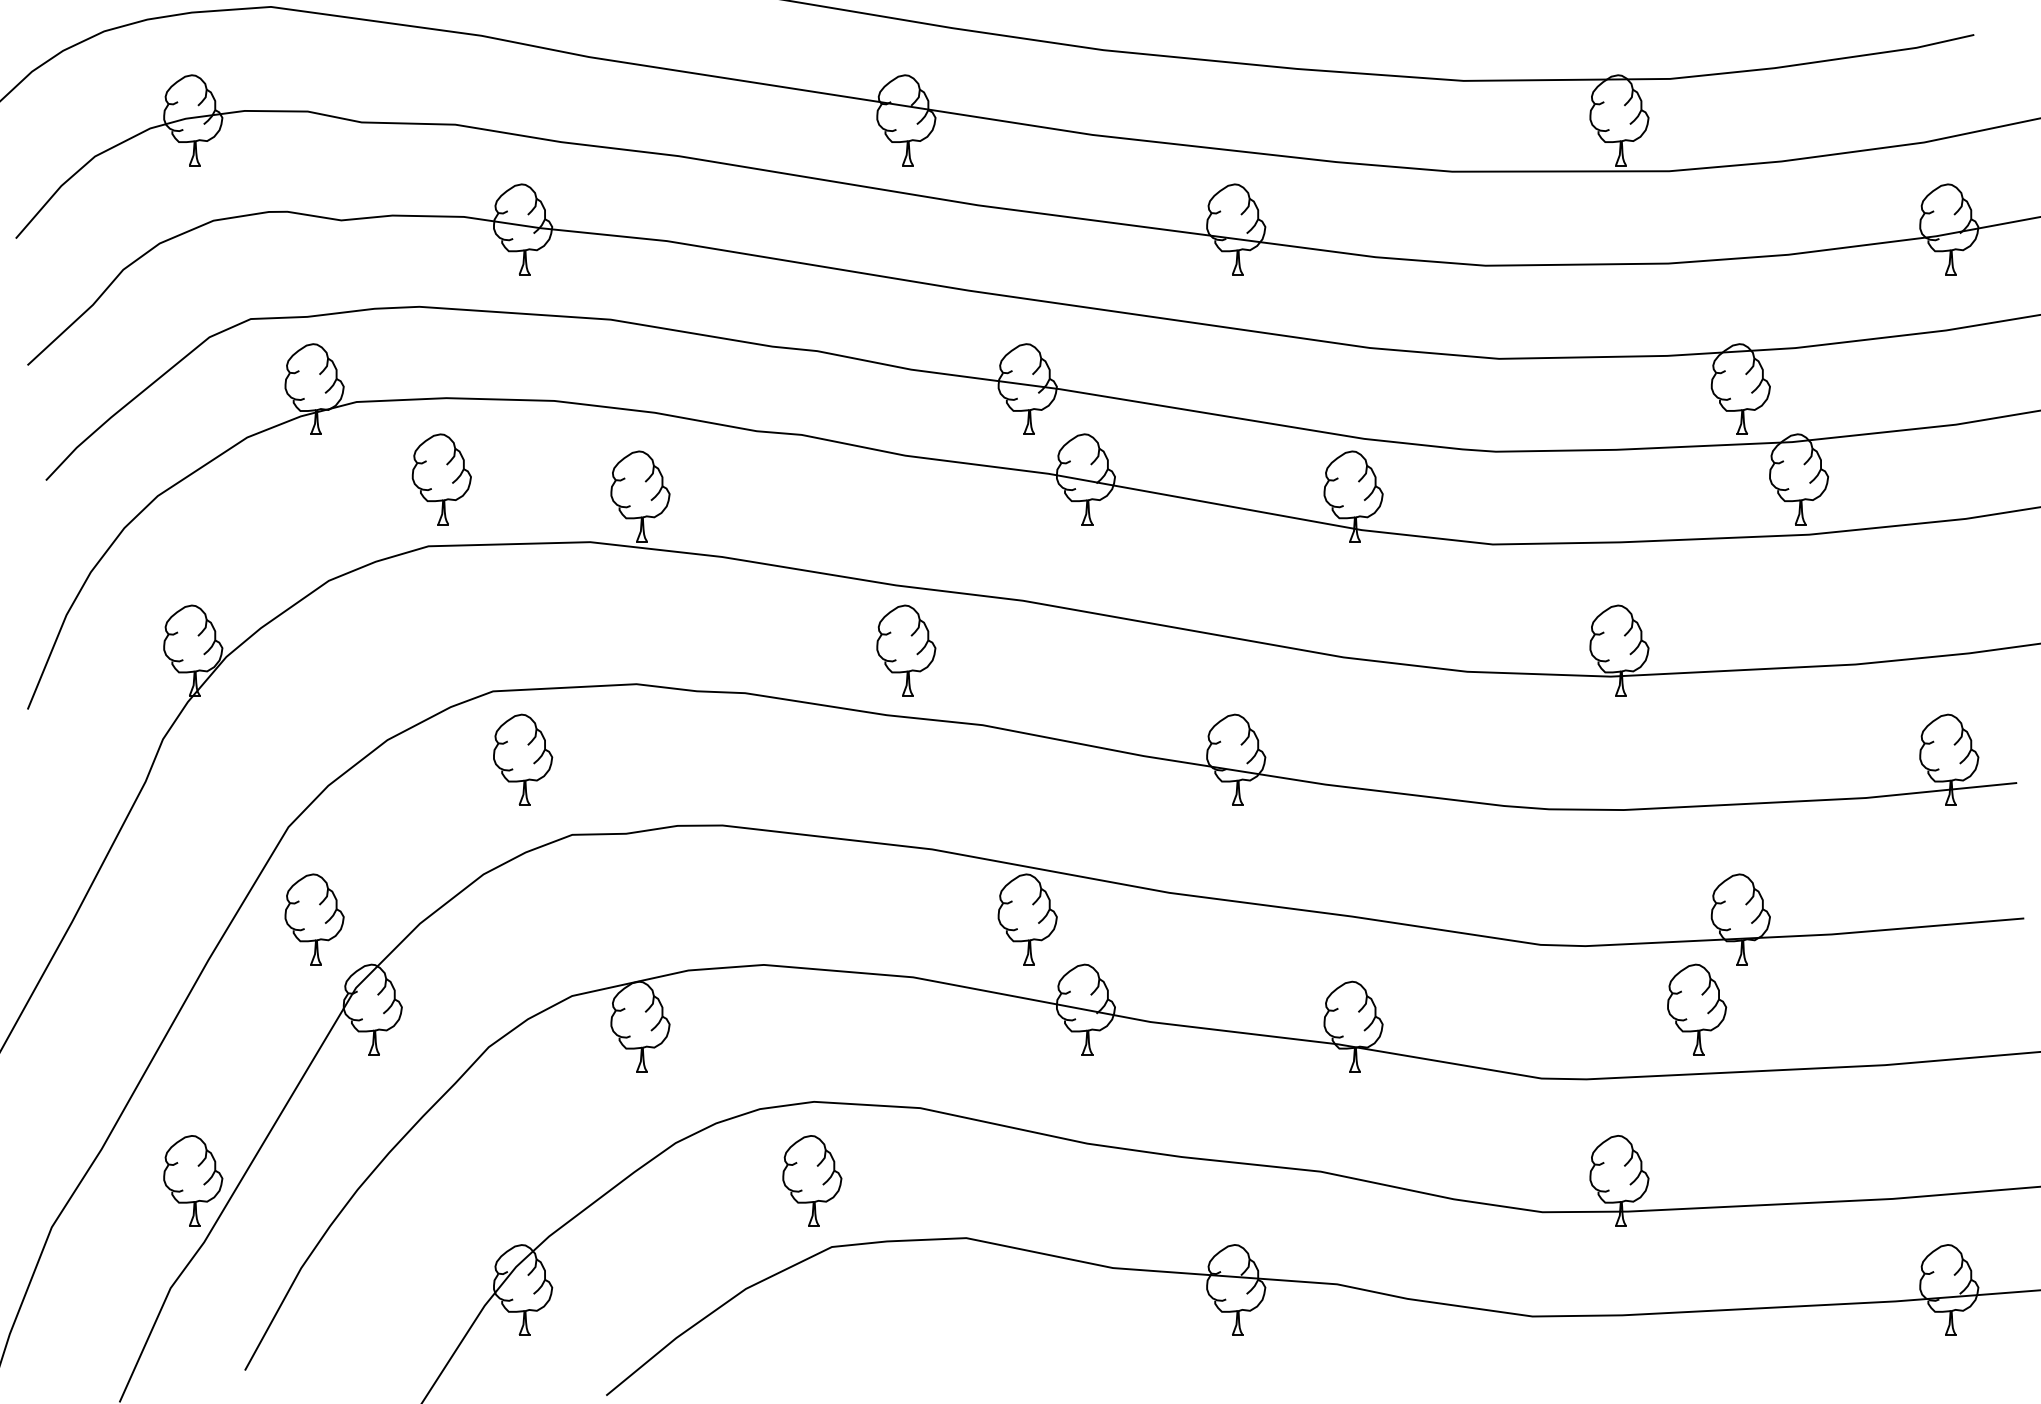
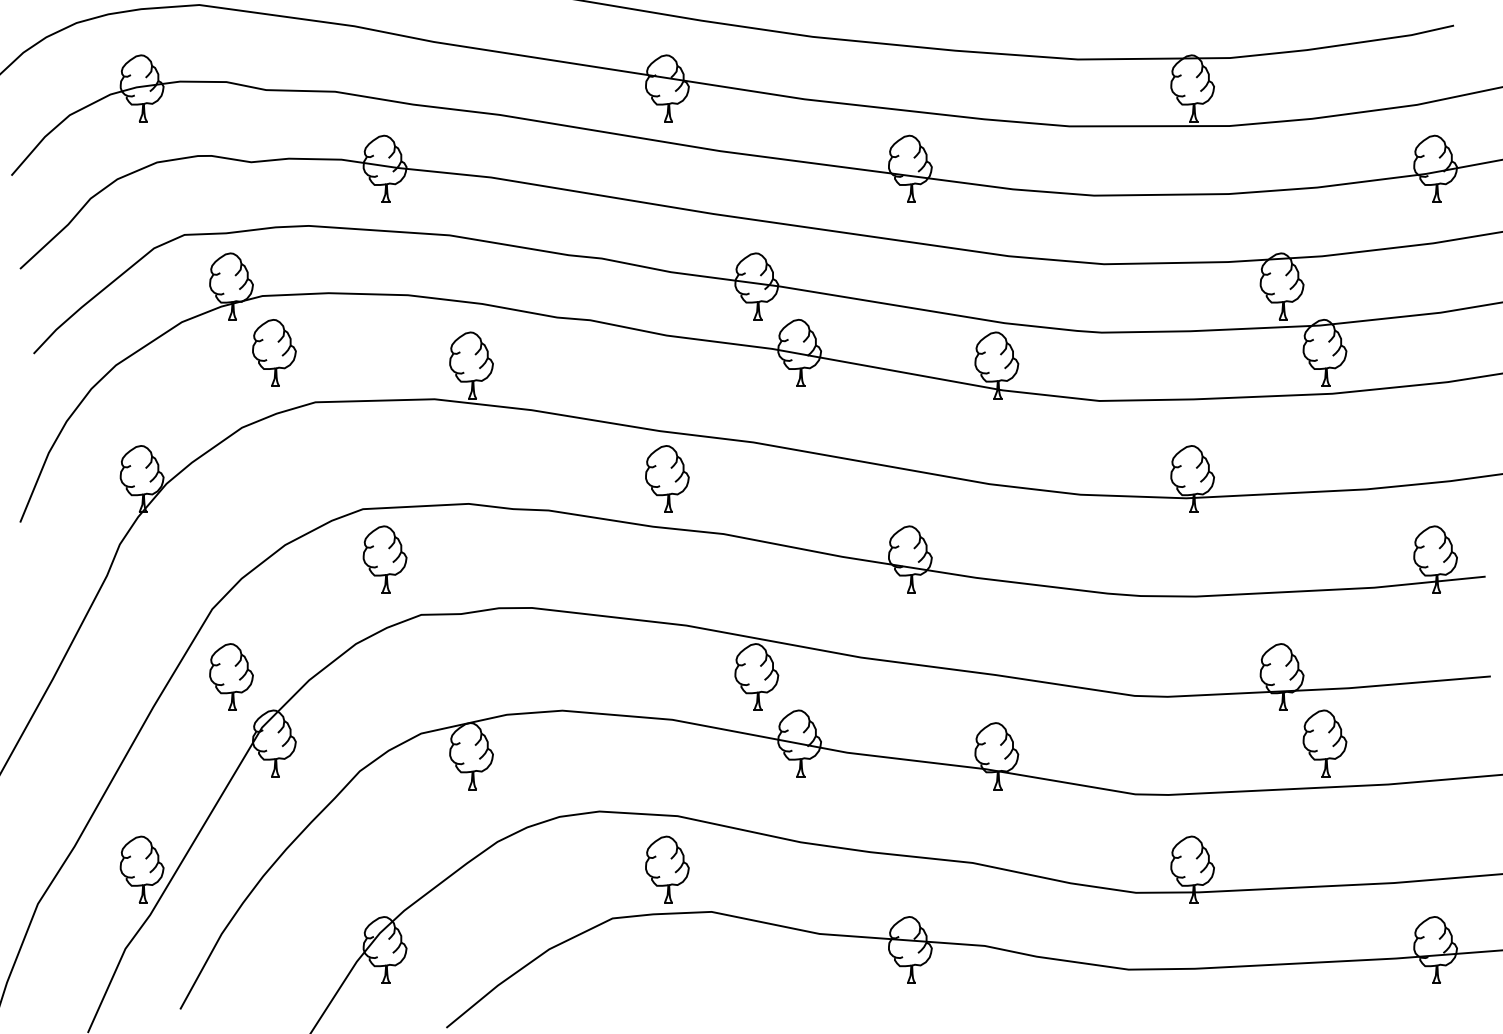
part: (441, 479) -> (274, 353), moved
part: (1697, 1009) -> (1325, 743), moved
part: (812, 1180) -> (667, 869), moved

